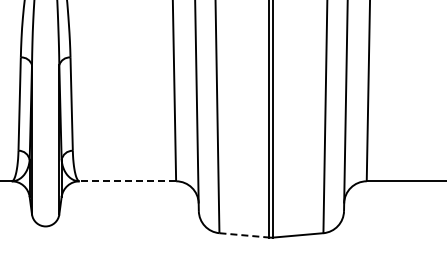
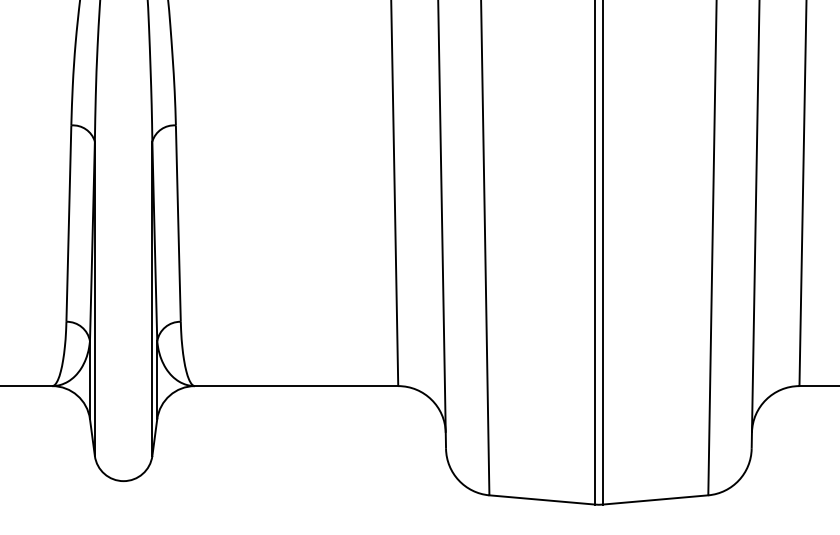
line: (127, 181) -> (295, 386), dashed -> solid
line: (244, 235) -> (542, 500), dashed -> solid

